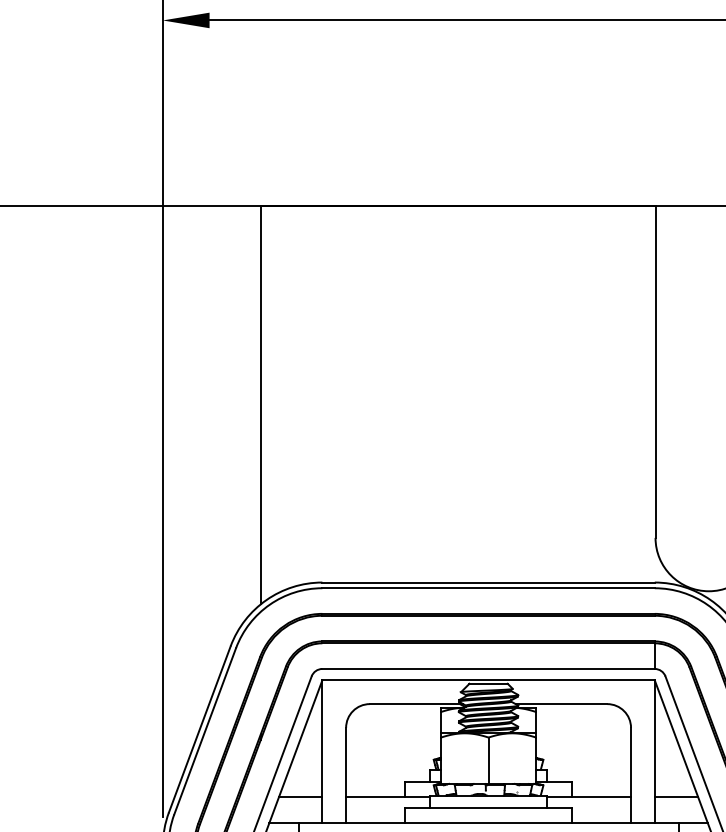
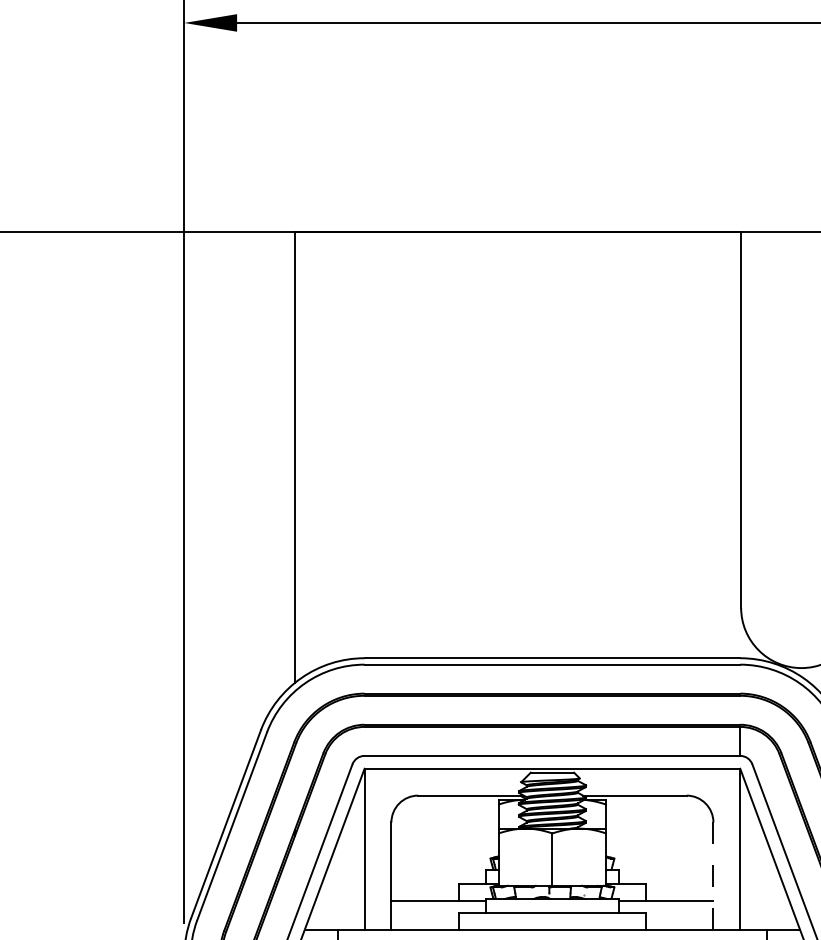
line: (631, 775) -> (713, 876), solid -> dashed
line: (300, 796) -> (339, 900), removed
line: (676, 796) -> (764, 900), removed

